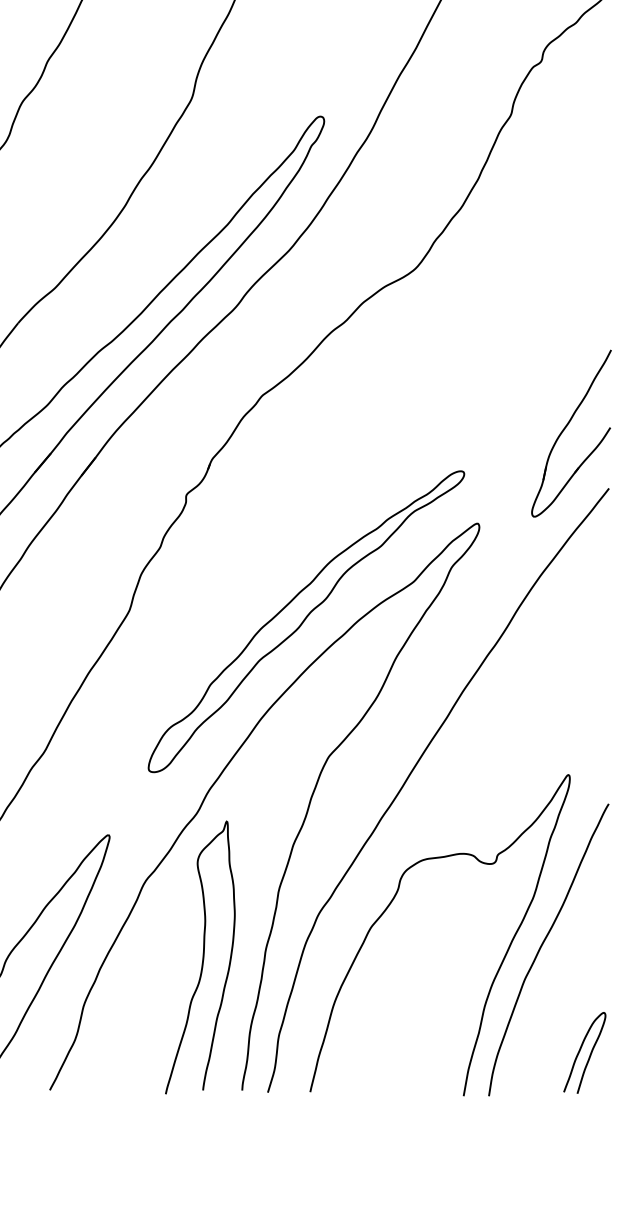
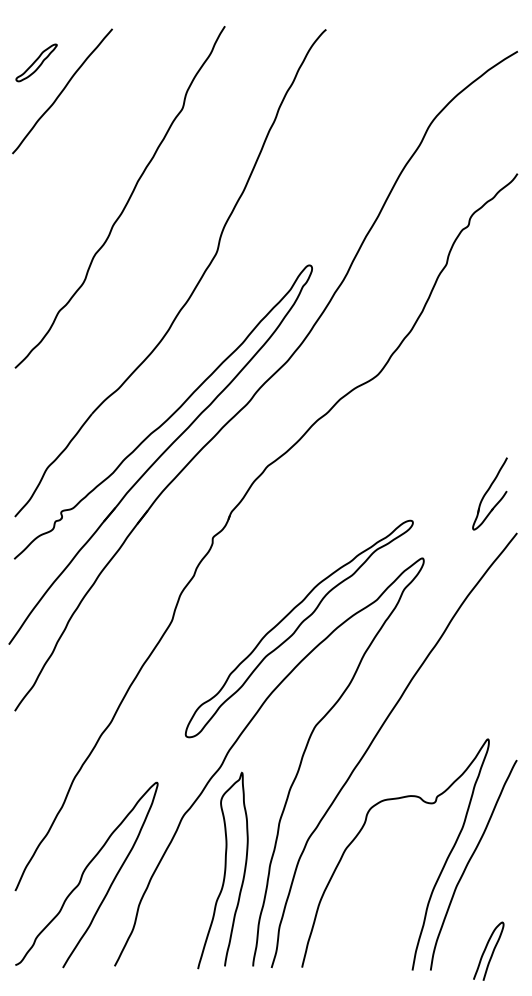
part: (570, 433) -> (489, 493), size x0.6
curve: (581, 1050) -> (486, 949), moved

